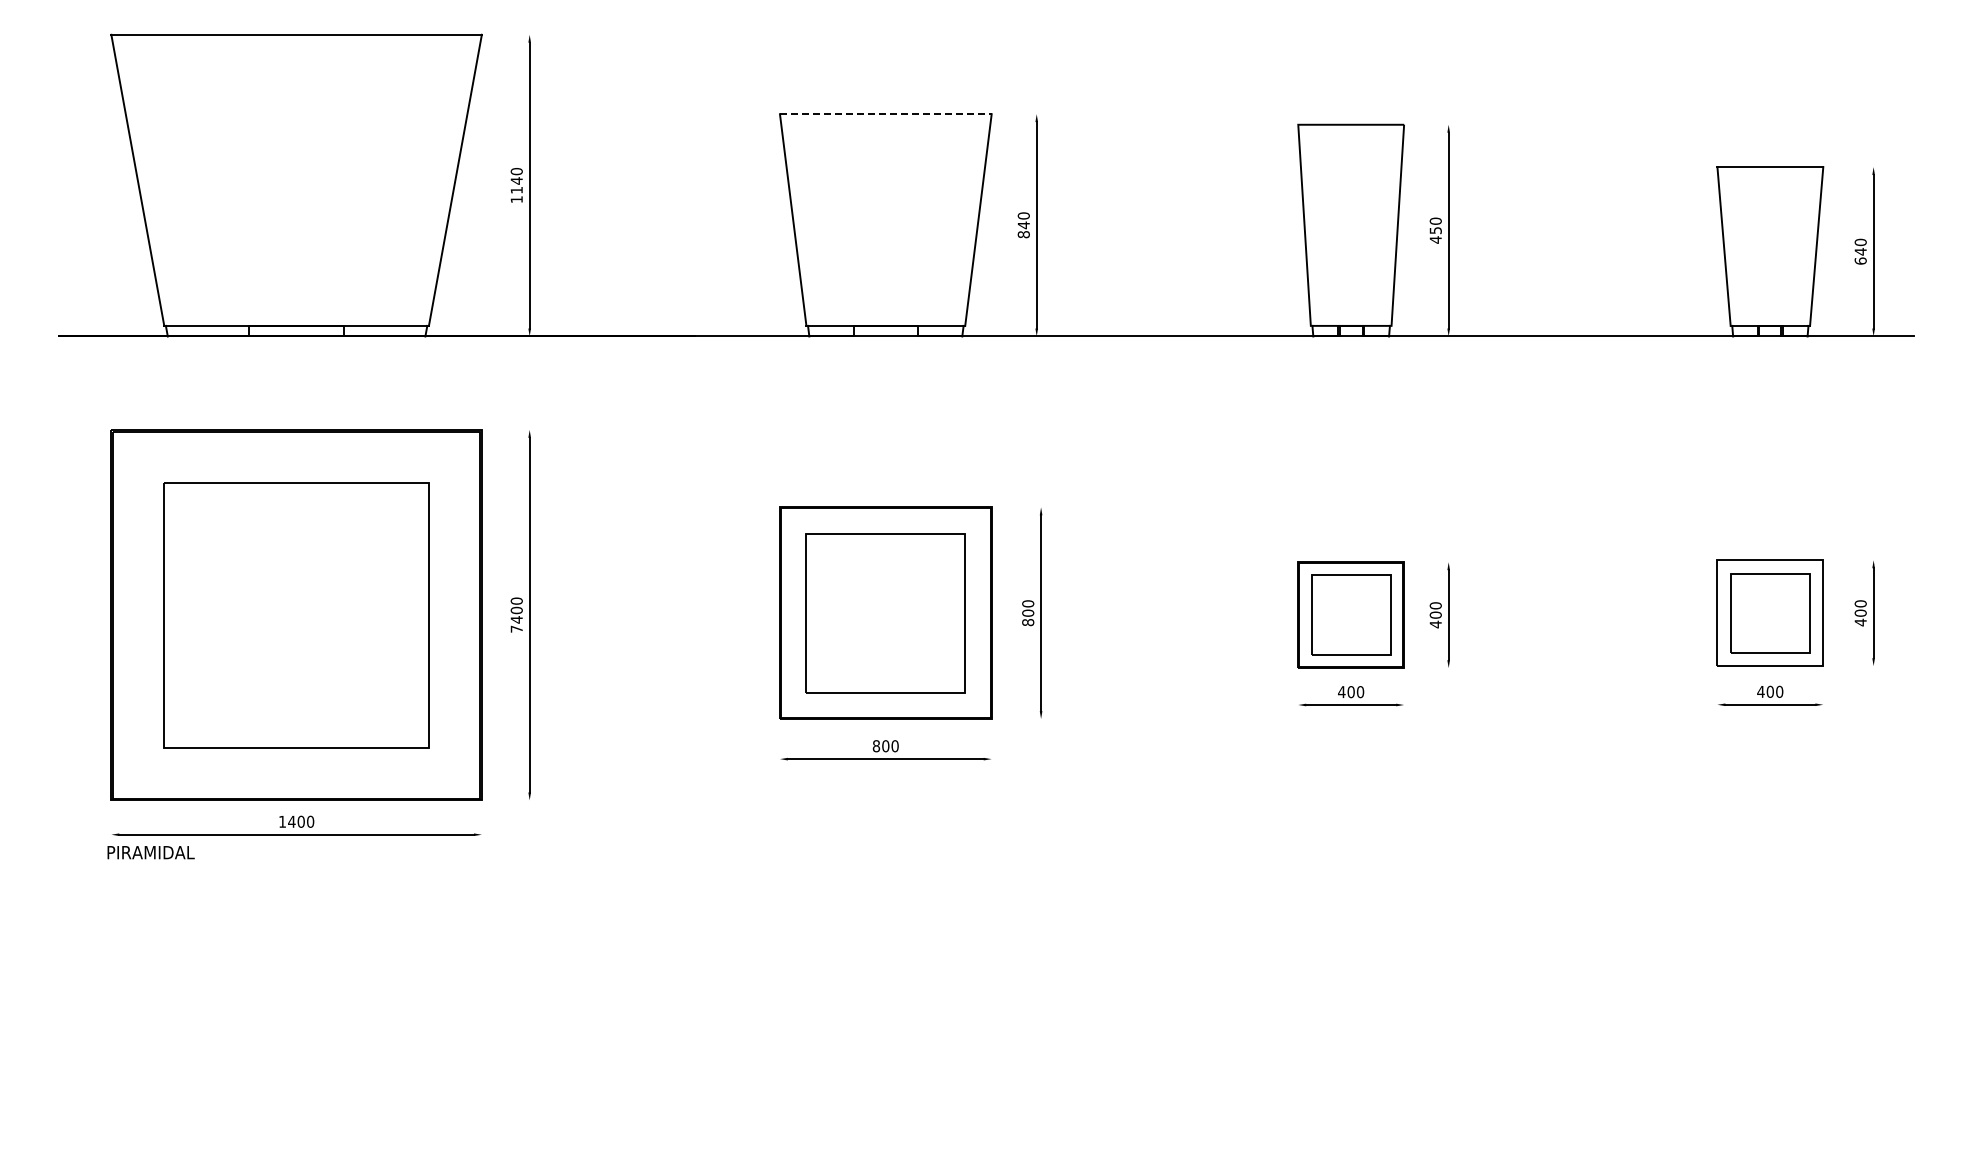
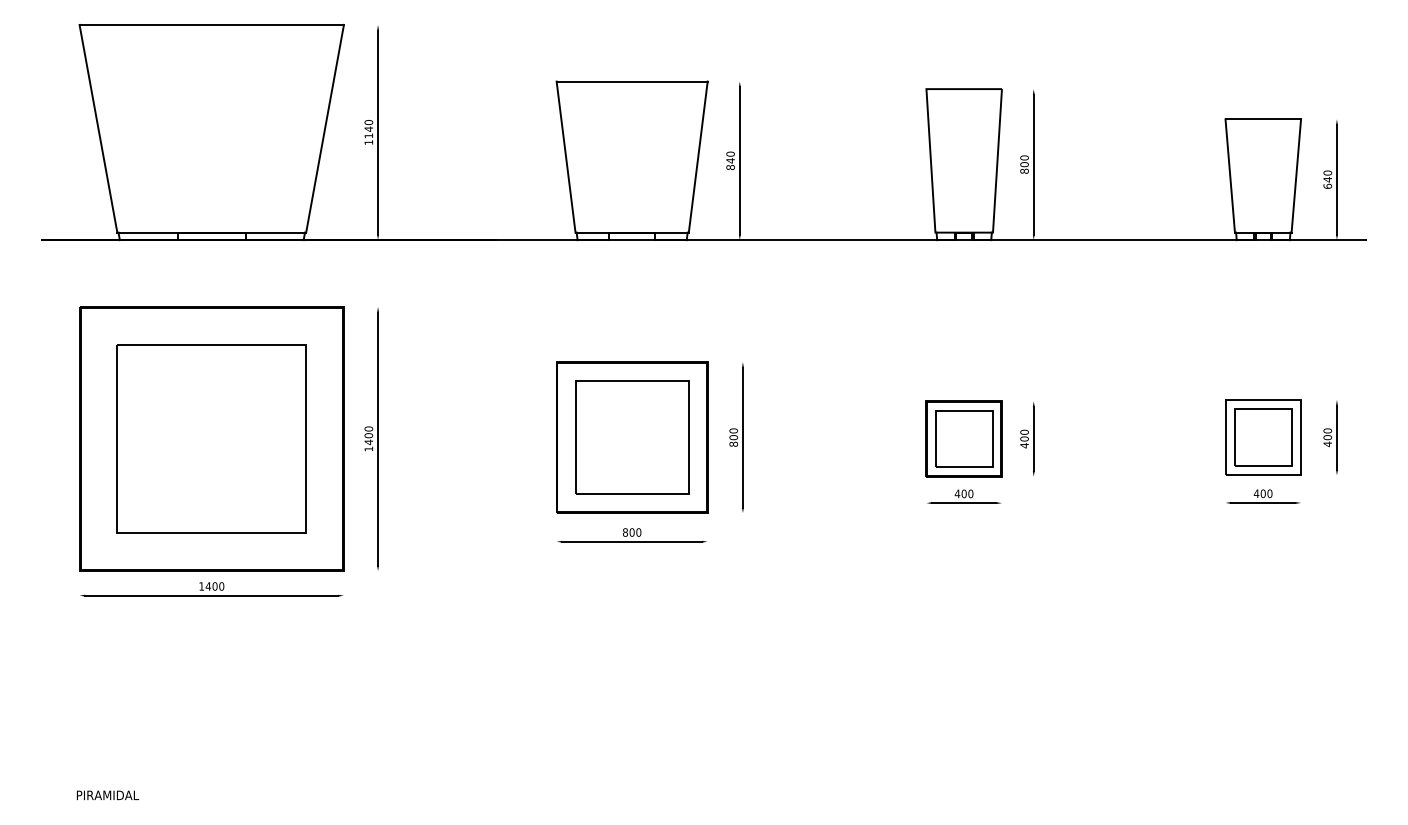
line: (885, 114) -> (631, 81), dashed -> solid
text: (1435, 235) -> (1024, 168), 450 -> 800
text: (516, 628) -> (368, 448), 7400 -> 1400
text: (150, 852) -> (107, 795), moved

